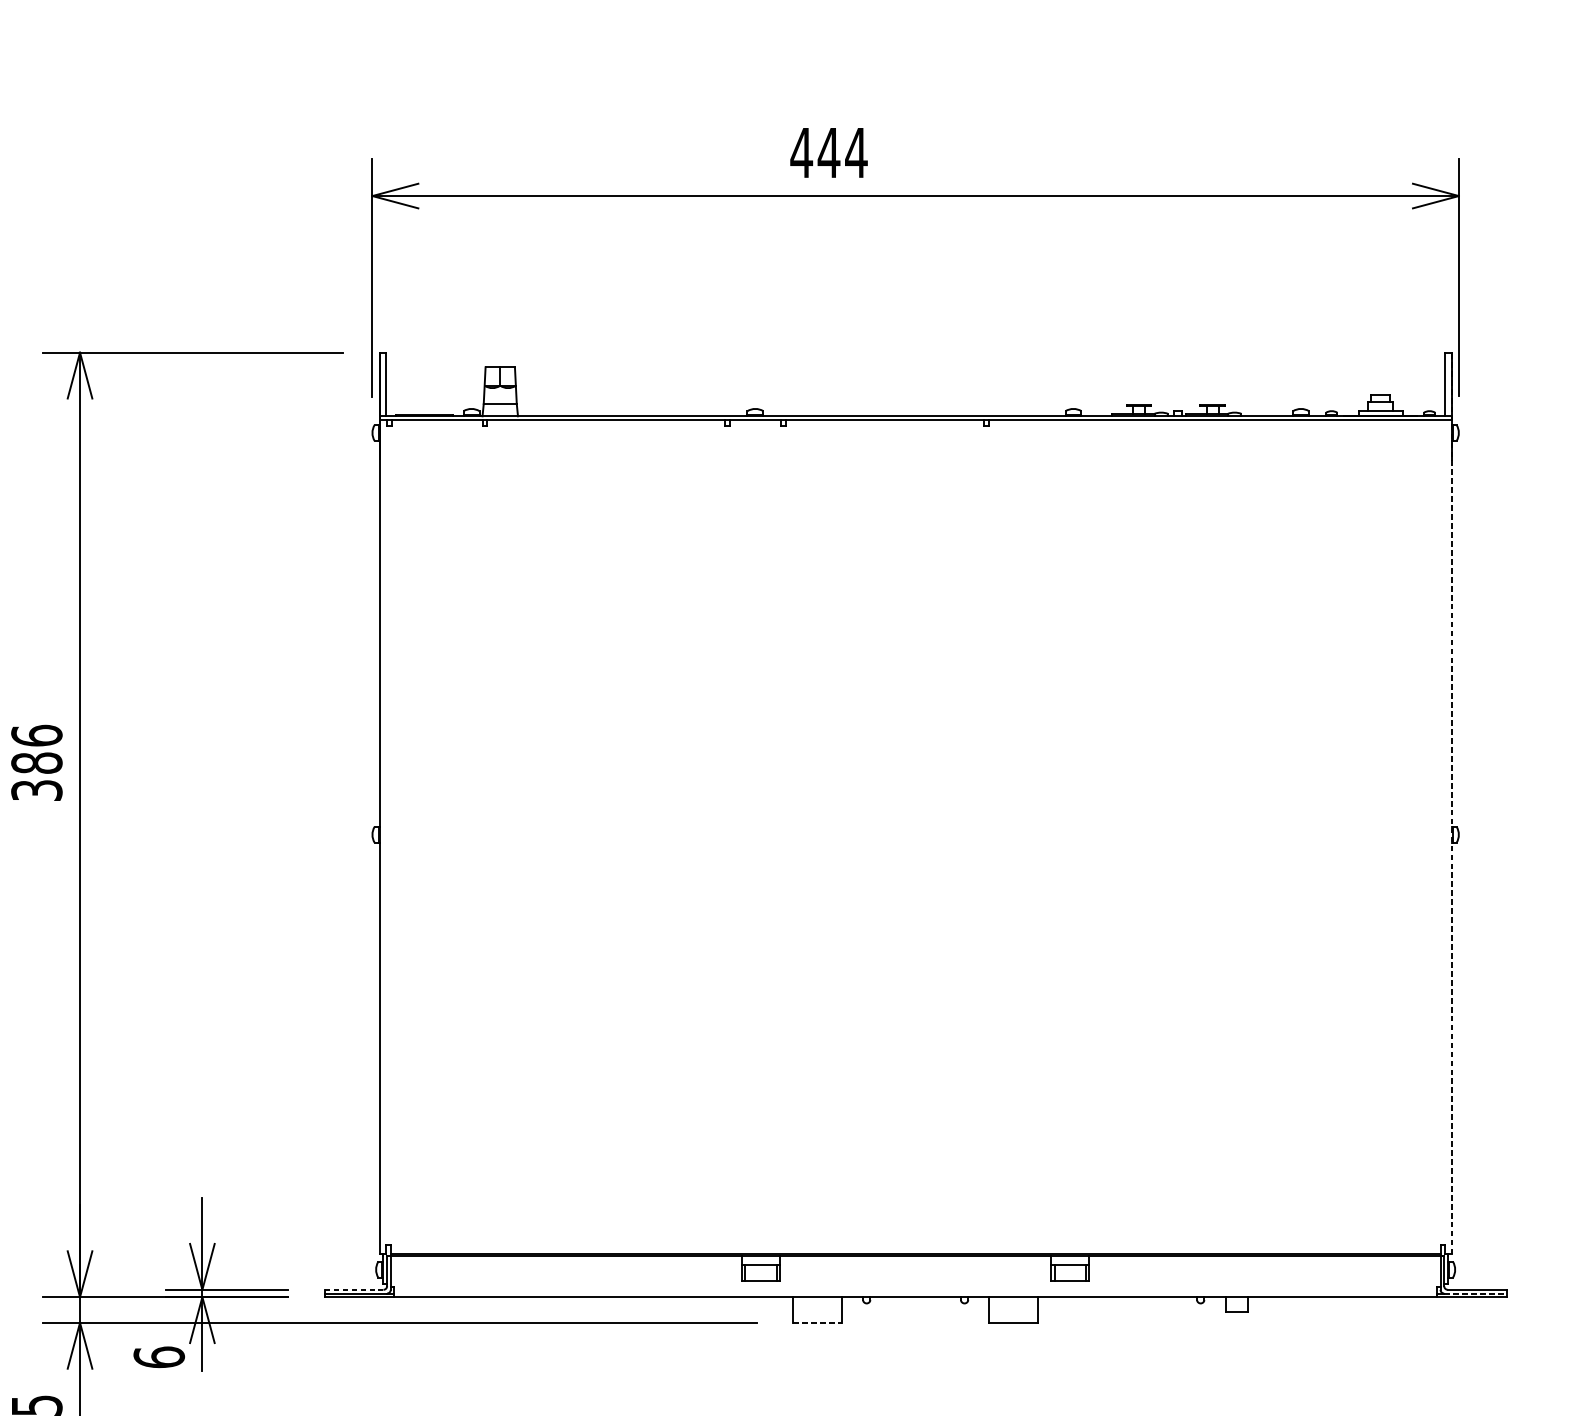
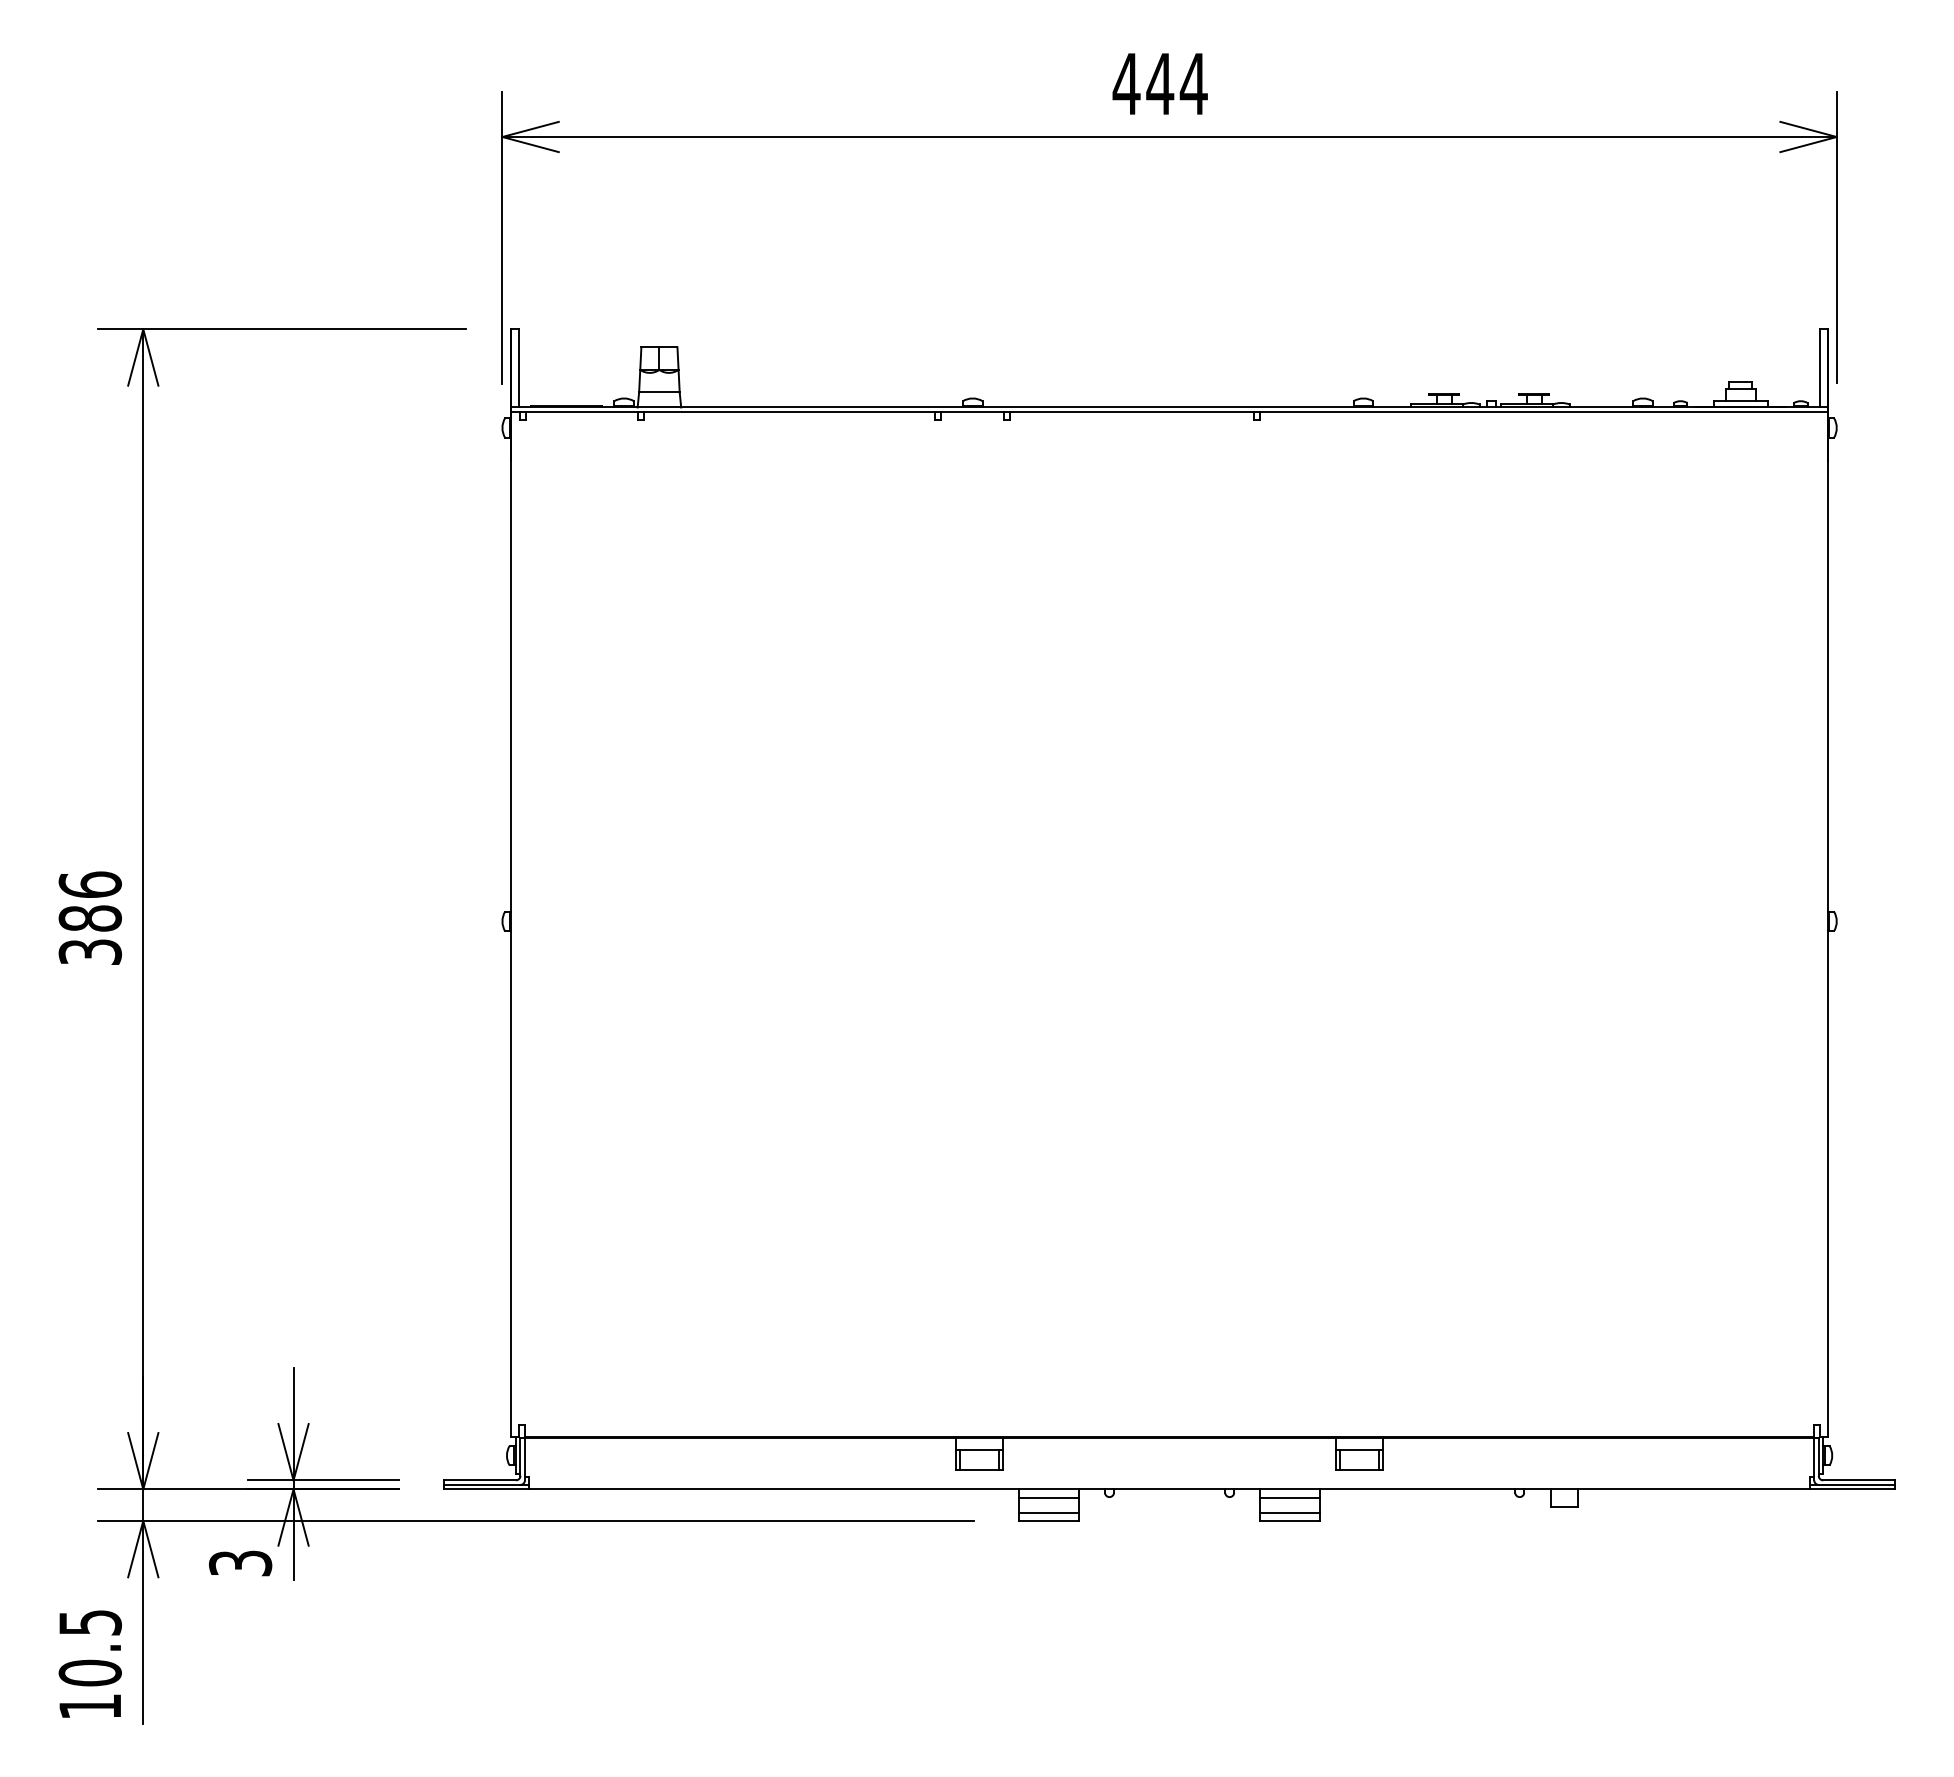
text: (828, 152) -> (1159, 83), moved
text: (36, 762) -> (89, 917), moved
line: (1451, 803) -> (1827, 883), dashed -> solid
line: (354, 1289) -> (480, 1480), dashed -> solid
line: (1475, 1293) -> (1857, 1484), dashed -> solid
line: (817, 1304) -> (1049, 1498), added
line: (1013, 1304) -> (1289, 1498), added
line: (817, 1316) -> (1049, 1513), added
line: (1013, 1316) -> (1289, 1513), added
line: (817, 1322) -> (1049, 1520), dashed -> solid
text: (159, 1357) -> (240, 1563), 6 -> 3

